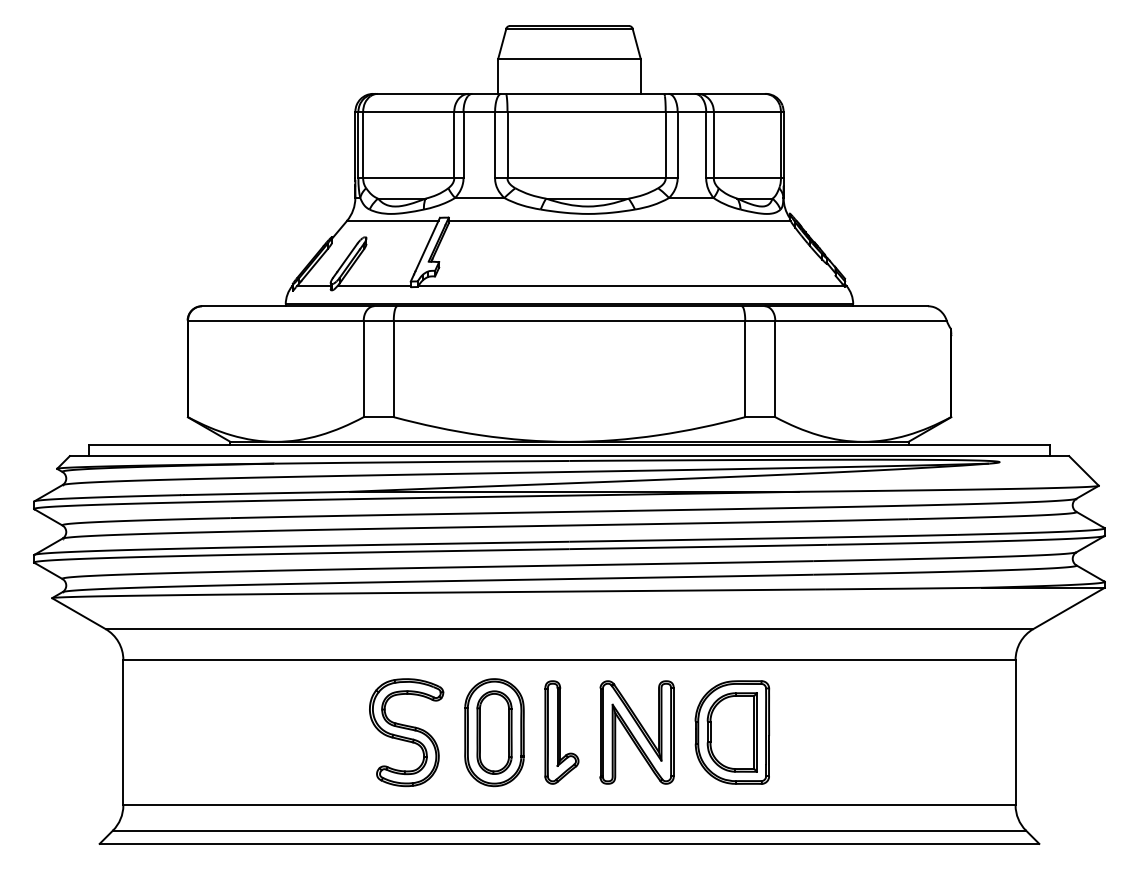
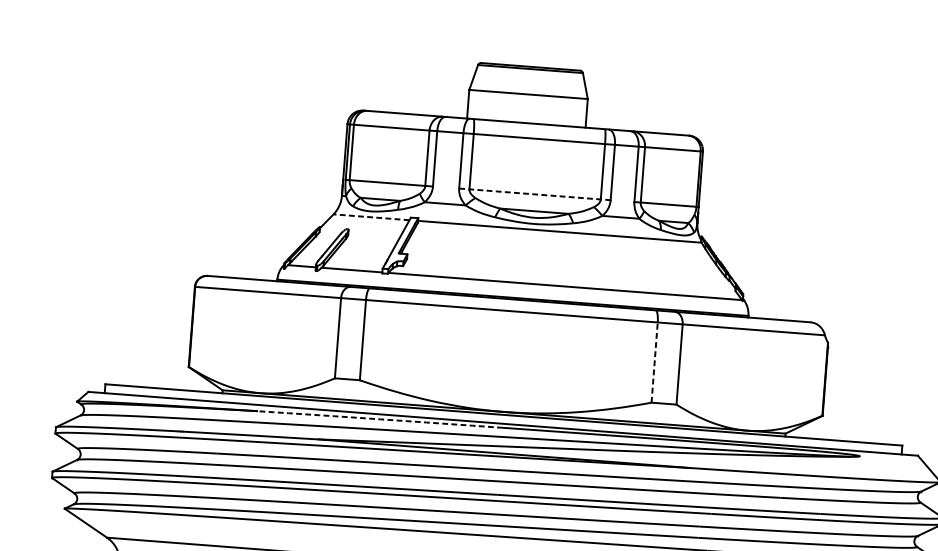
line: (586, 178) -> (535, 194), solid -> dashed
line: (392, 220) -> (371, 216), solid -> dashed
line: (745, 368) -> (654, 362), solid -> dashed
arc: (422, 462) -> (380, 419), solid -> dashed

